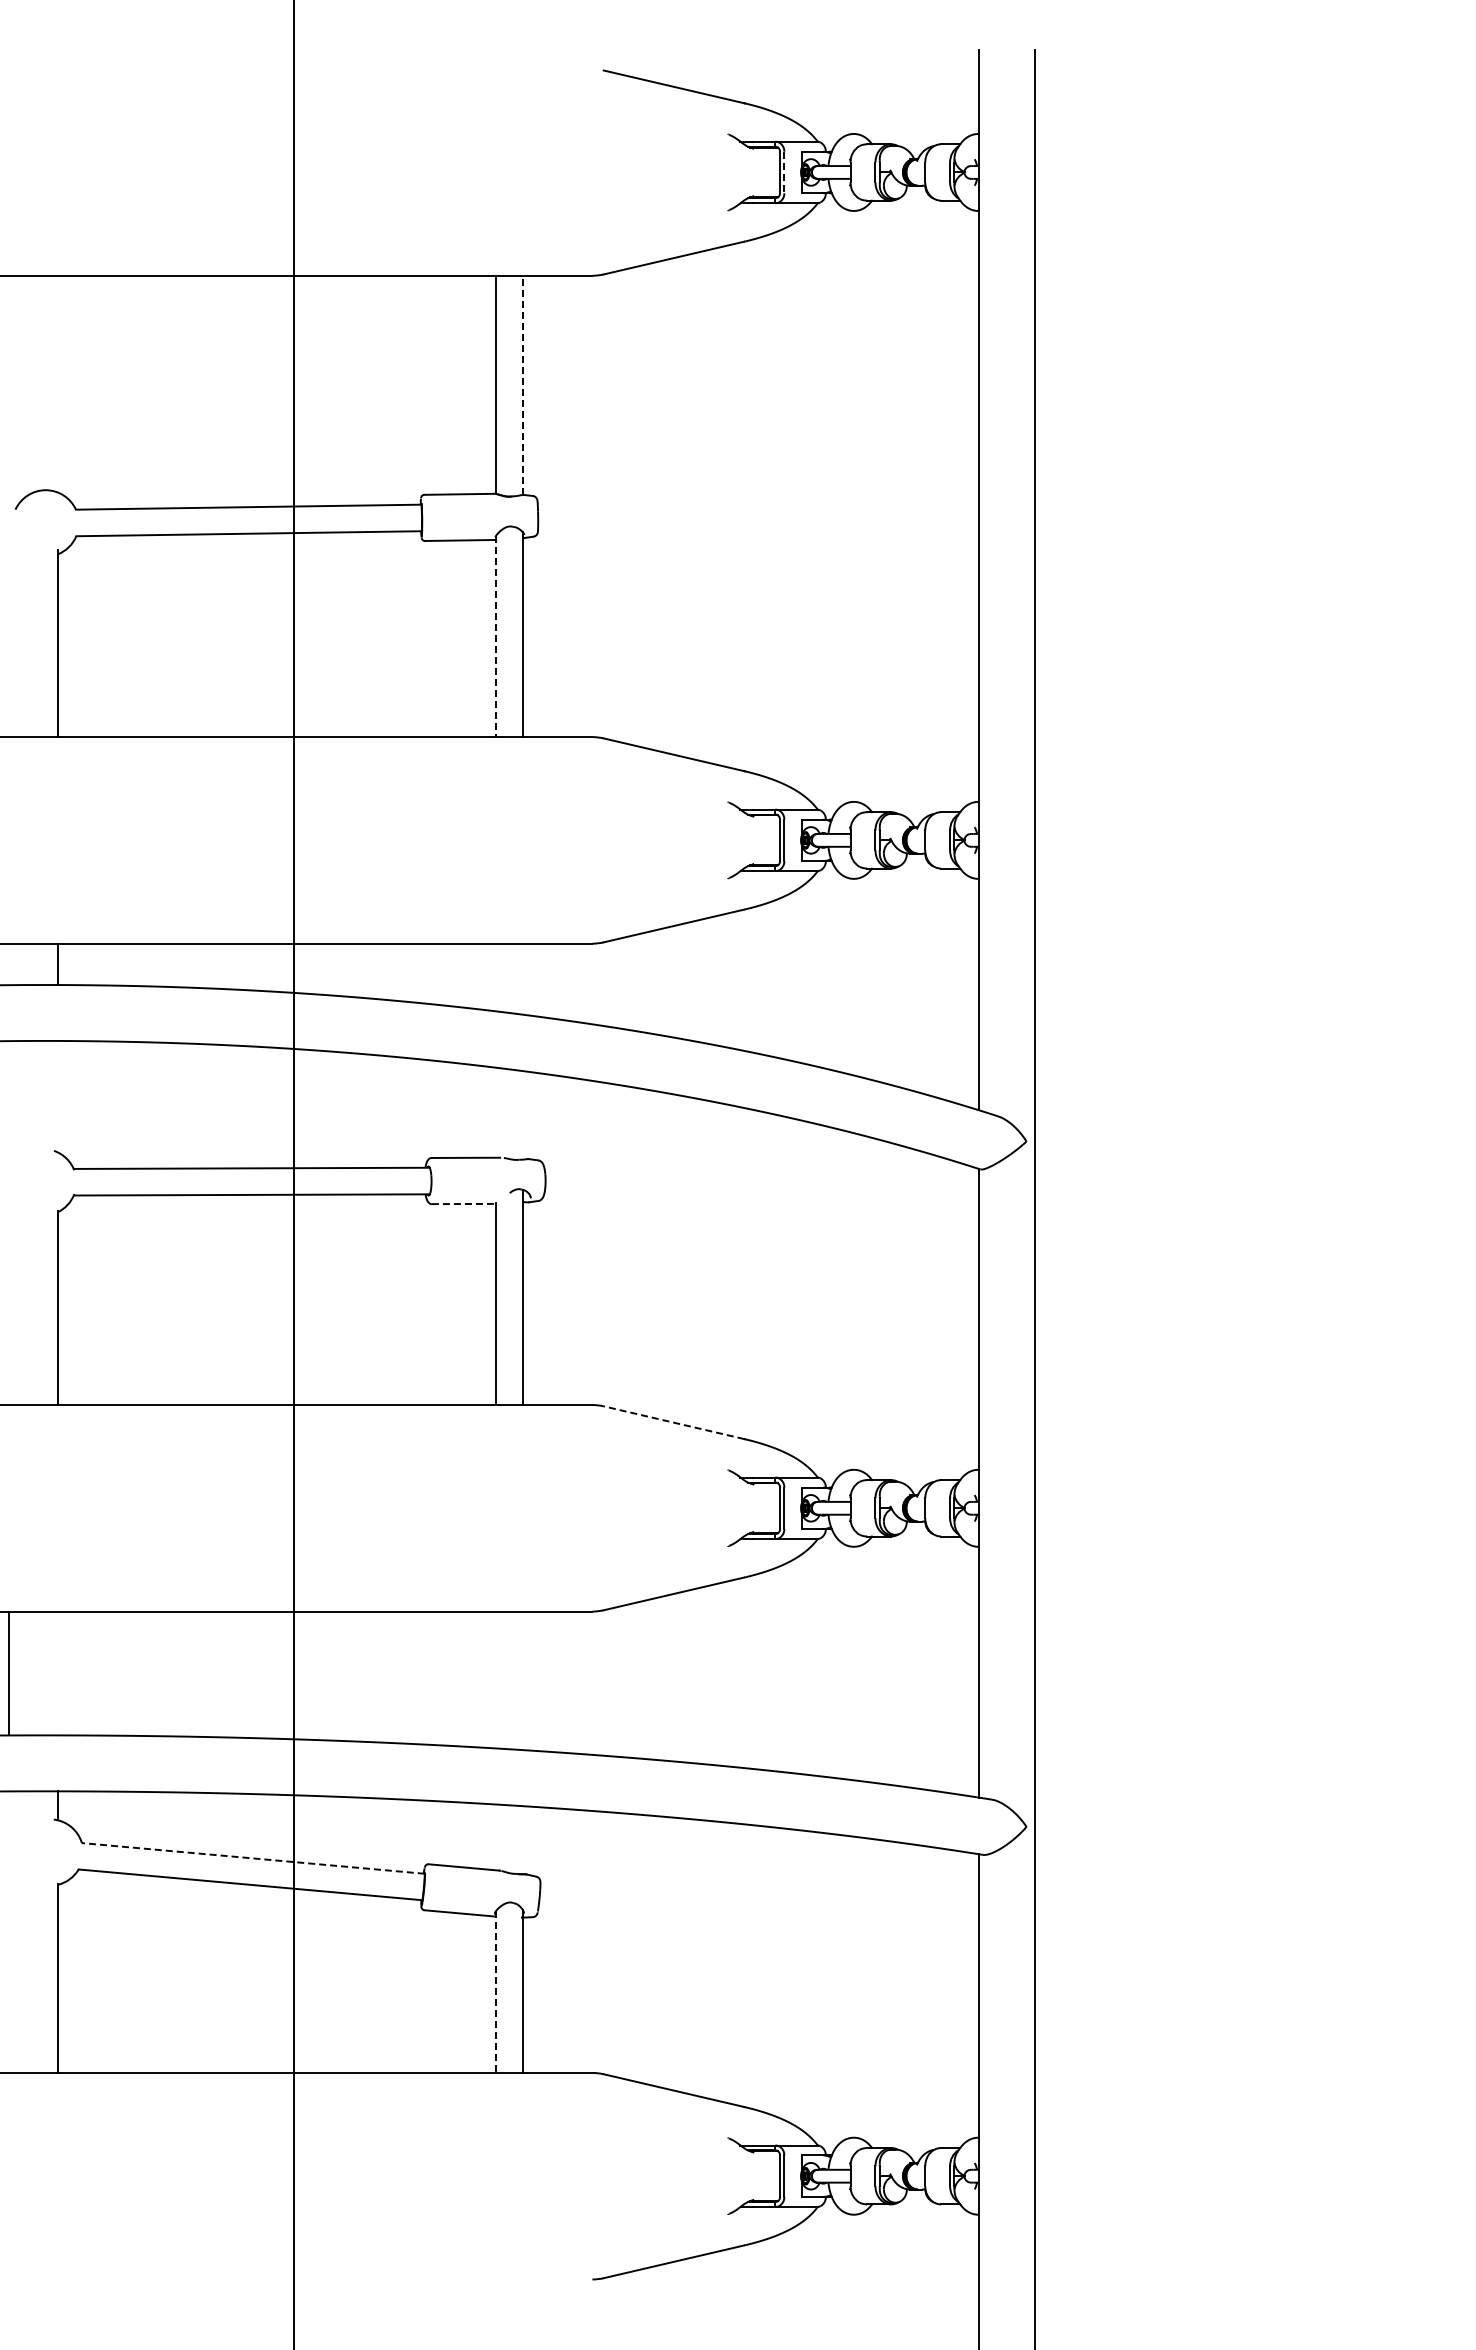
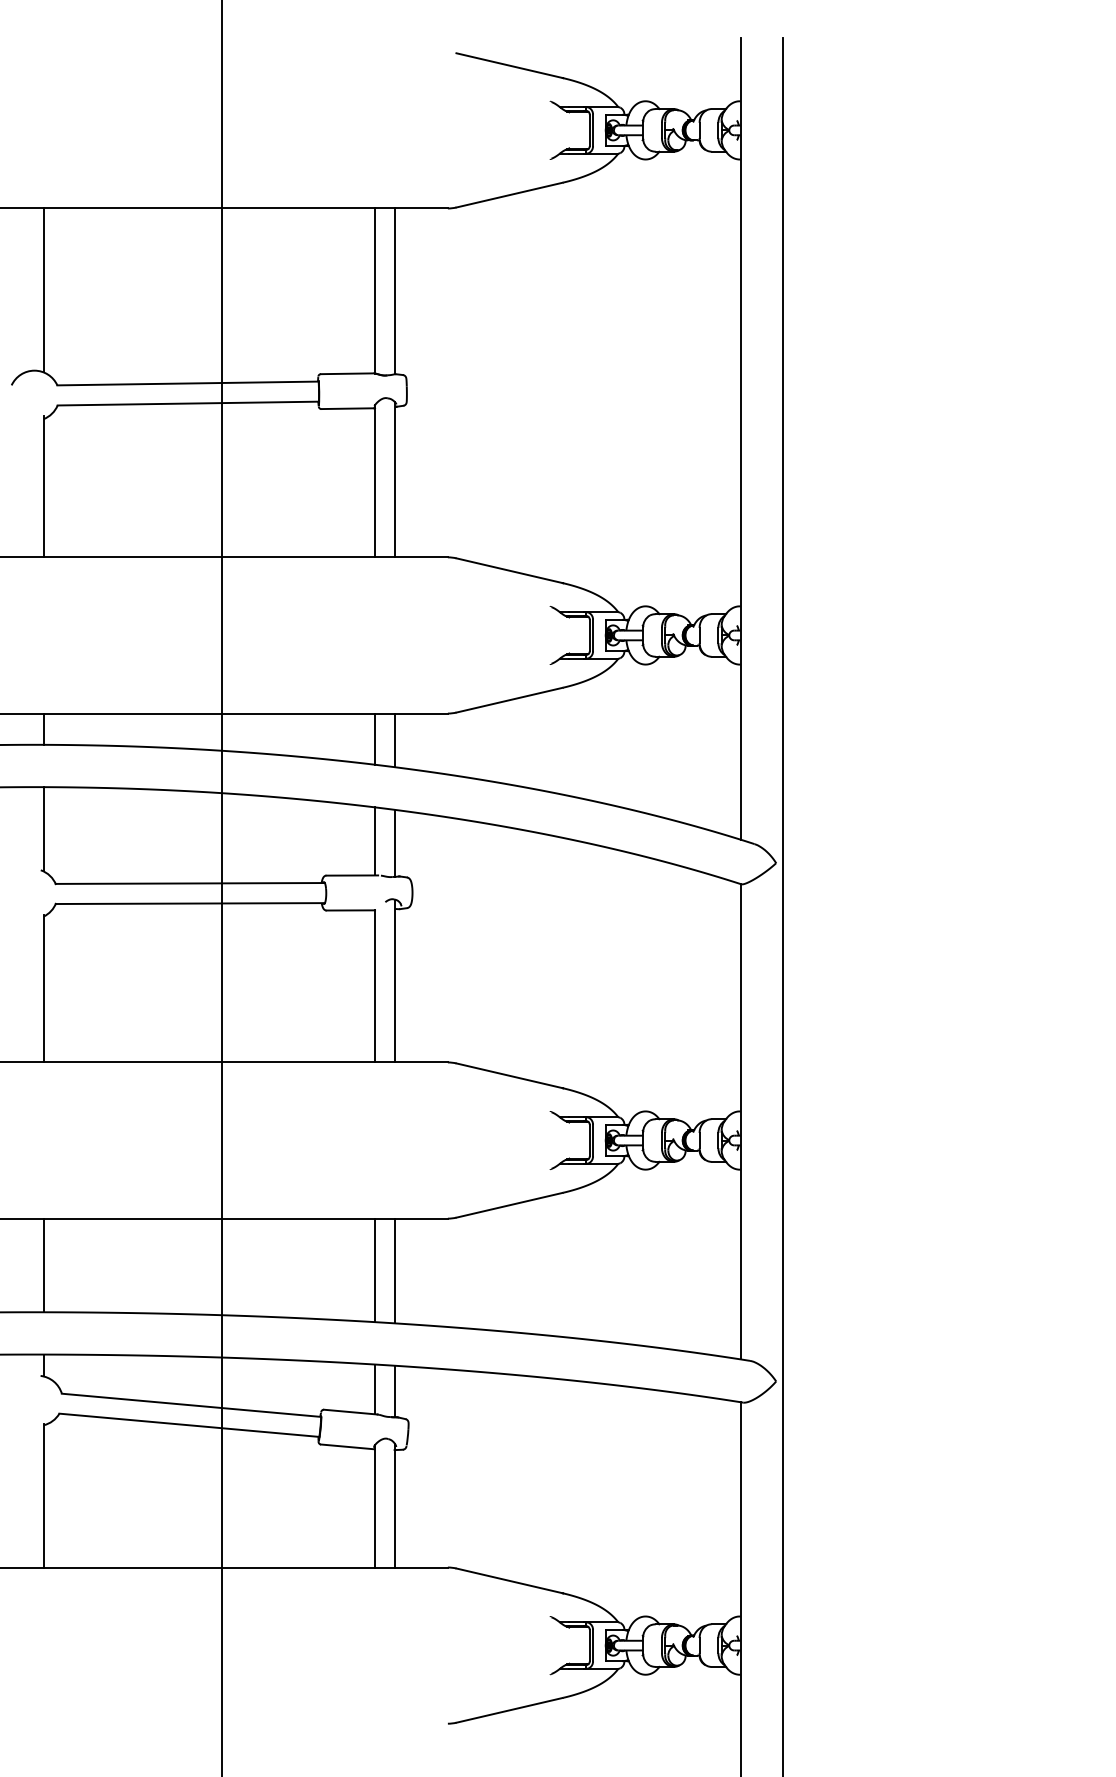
line: (784, 172) -> (593, 130), dashed -> solid
line: (57, 383) -> (43, 289), added
line: (522, 385) -> (395, 291), dashed -> solid
line: (496, 636) -> (375, 481), dashed -> solid
line: (496, 977) -> (375, 739), added
line: (522, 978) -> (395, 739), added
line: (57, 1096) -> (43, 829), added
line: (496, 1112) -> (375, 841), added
line: (522, 1115) -> (395, 843), added
line: (464, 1204) -> (351, 910), dashed -> solid
line: (673, 1422) -> (509, 1075), dashed -> solid
line: (8, 1673) -> (43, 1265), moved
line: (496, 1679) -> (375, 1270), added
line: (522, 1680) -> (395, 1270), added
line: (496, 1837) -> (375, 1389), added
line: (522, 1840) -> (395, 1391), added
line: (252, 1858) -> (190, 1405), dashed -> solid
line: (496, 1992) -> (375, 1506), dashed -> solid

